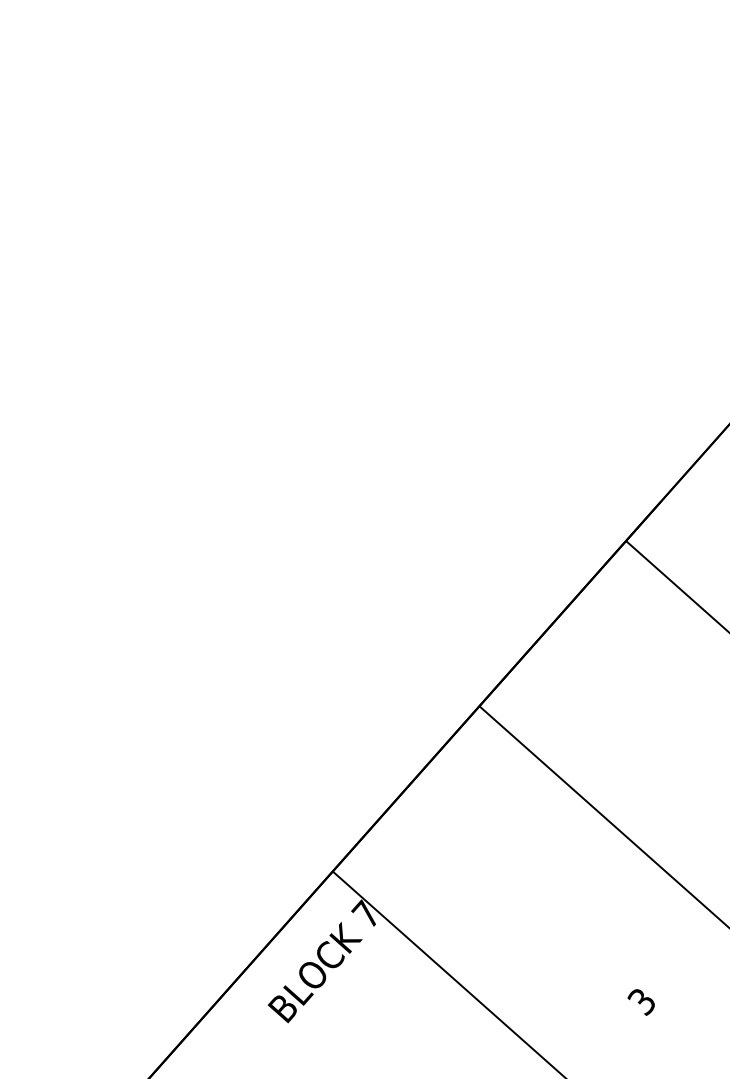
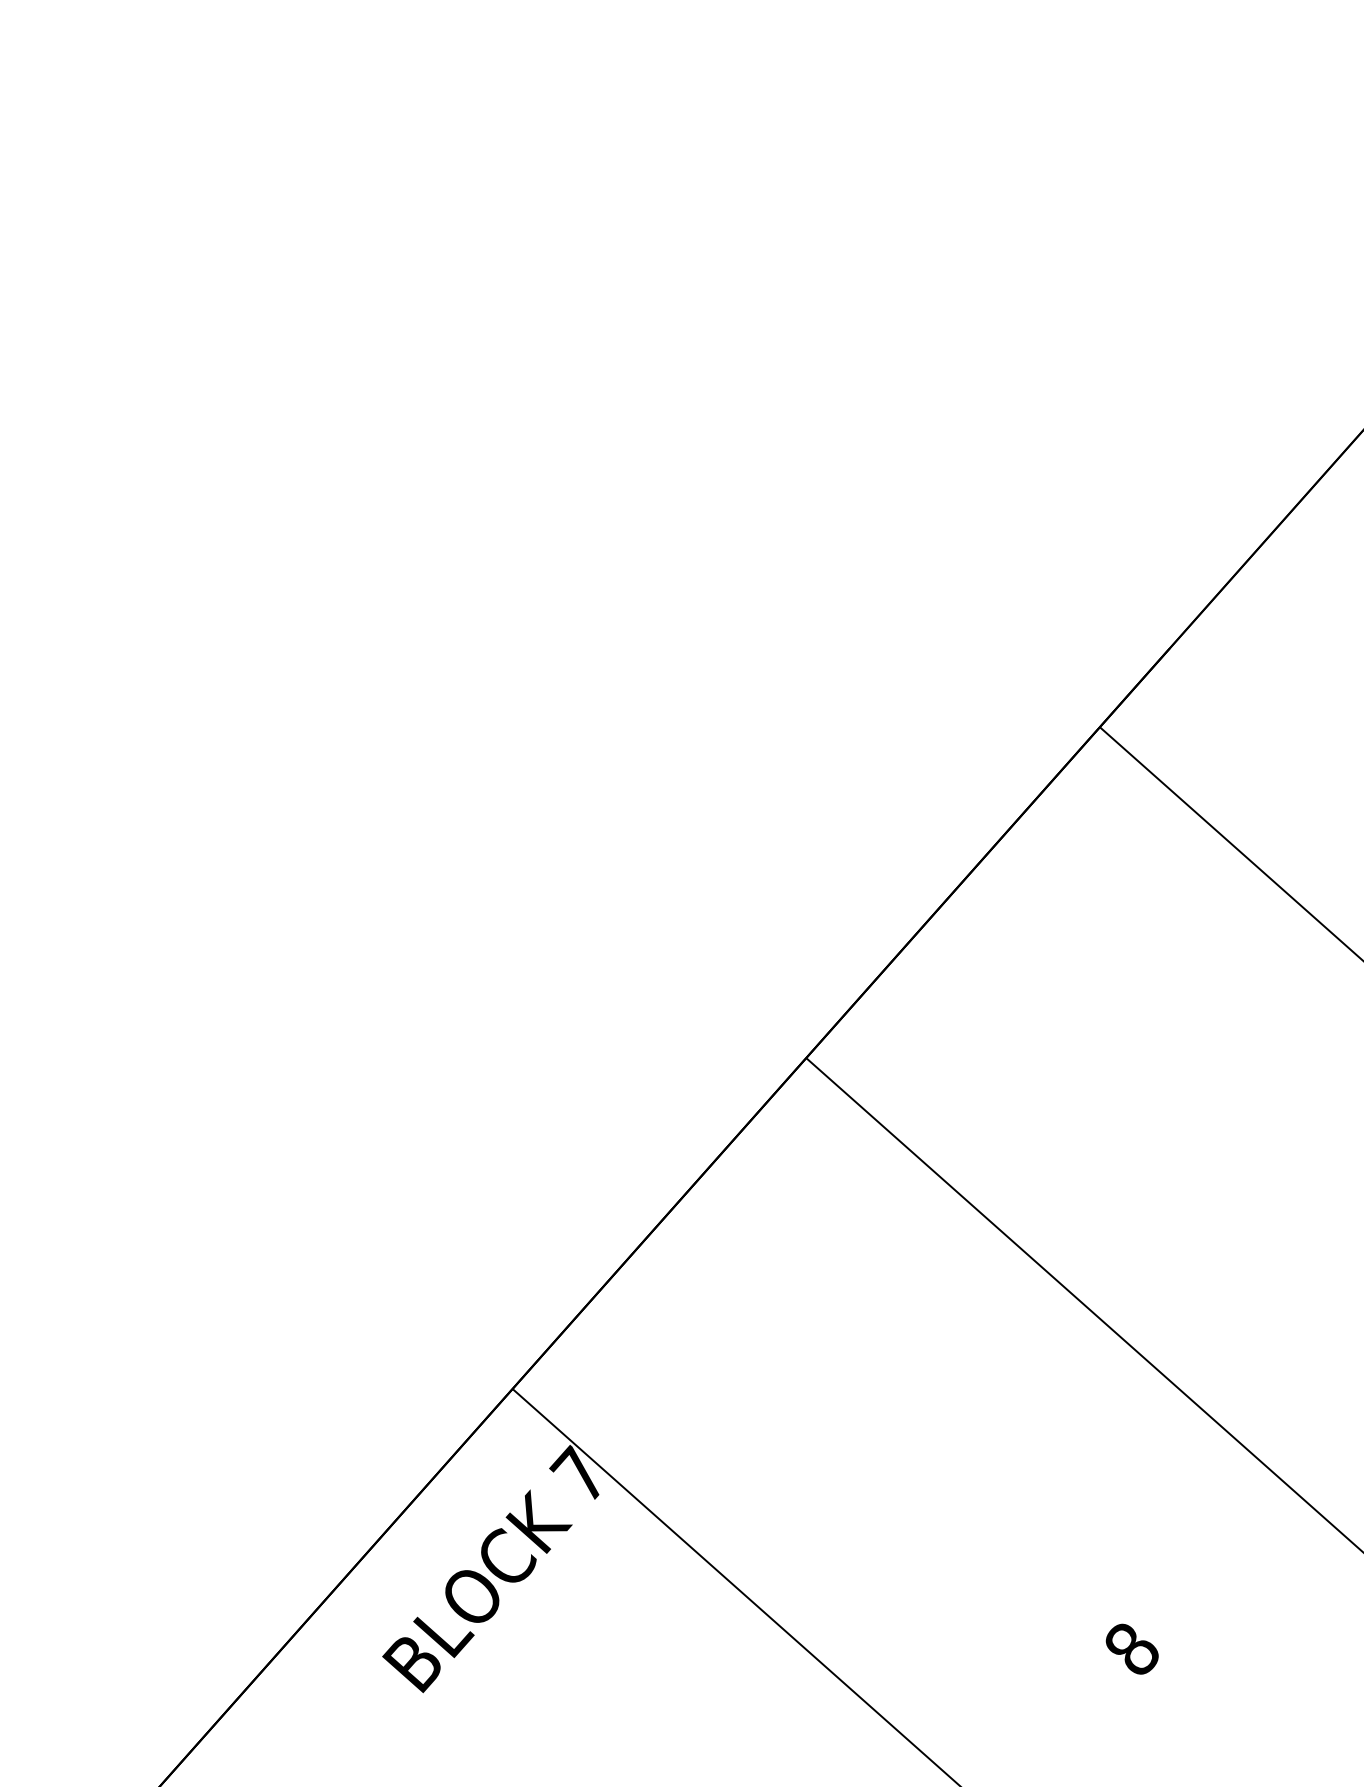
text: (641, 1001) -> (1130, 1649), 3 -> 8

